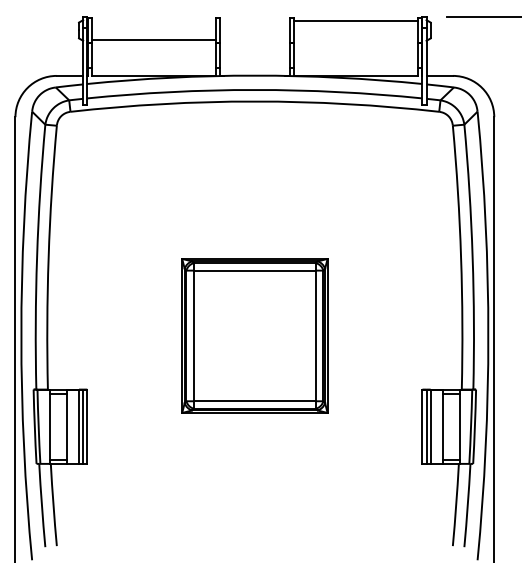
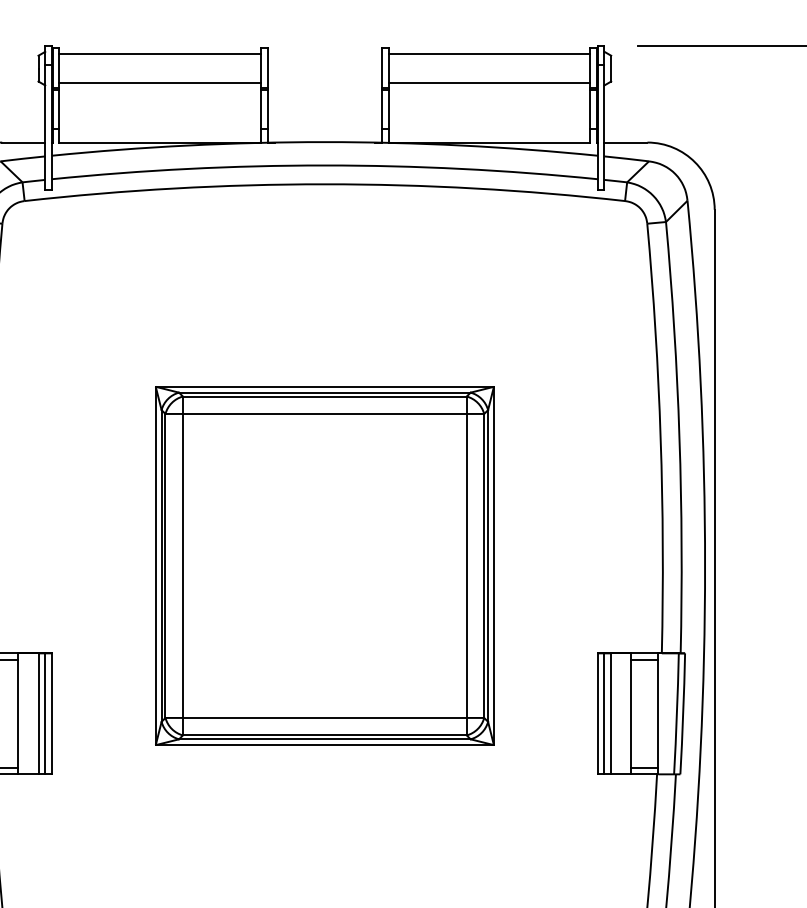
line: (153, 21) -> (159, 53), added
line: (355, 39) -> (488, 83), added
part: (254, 335) -> (324, 565), size x1.43

